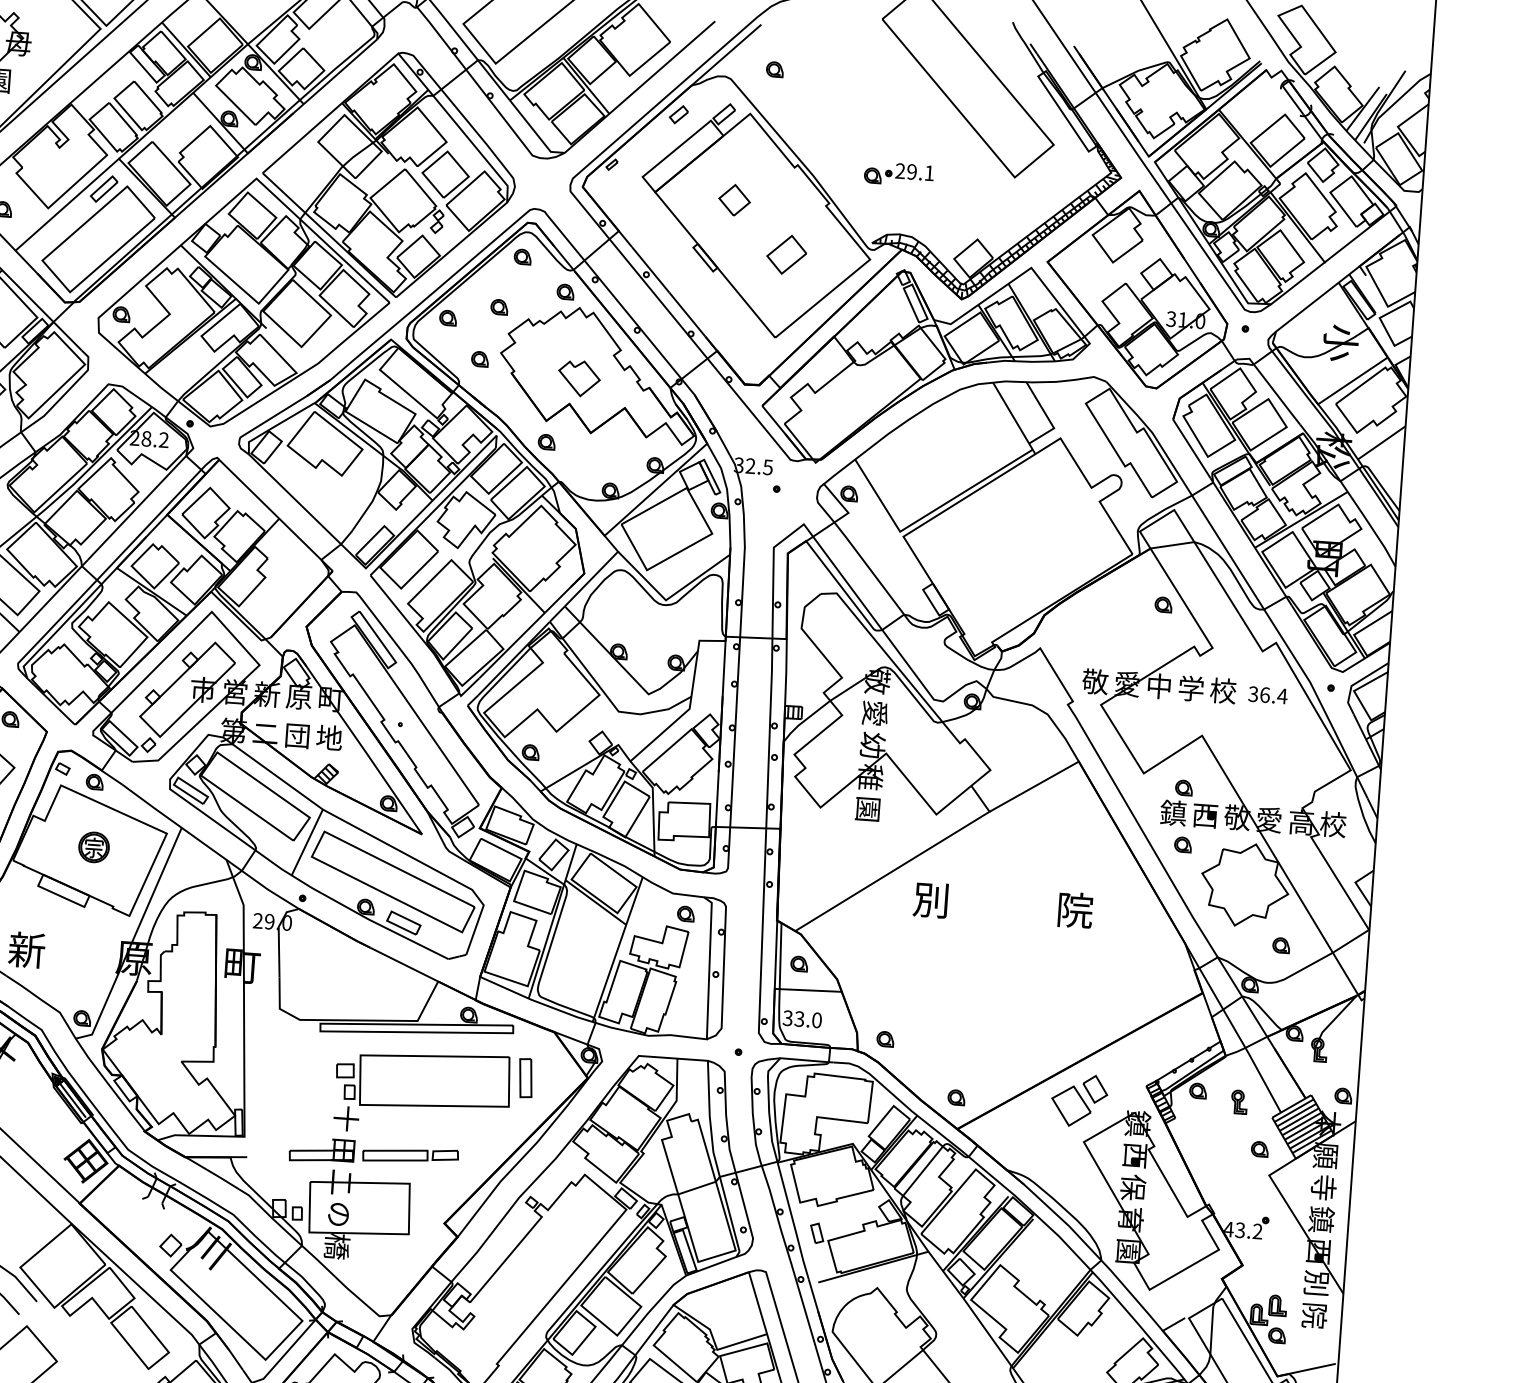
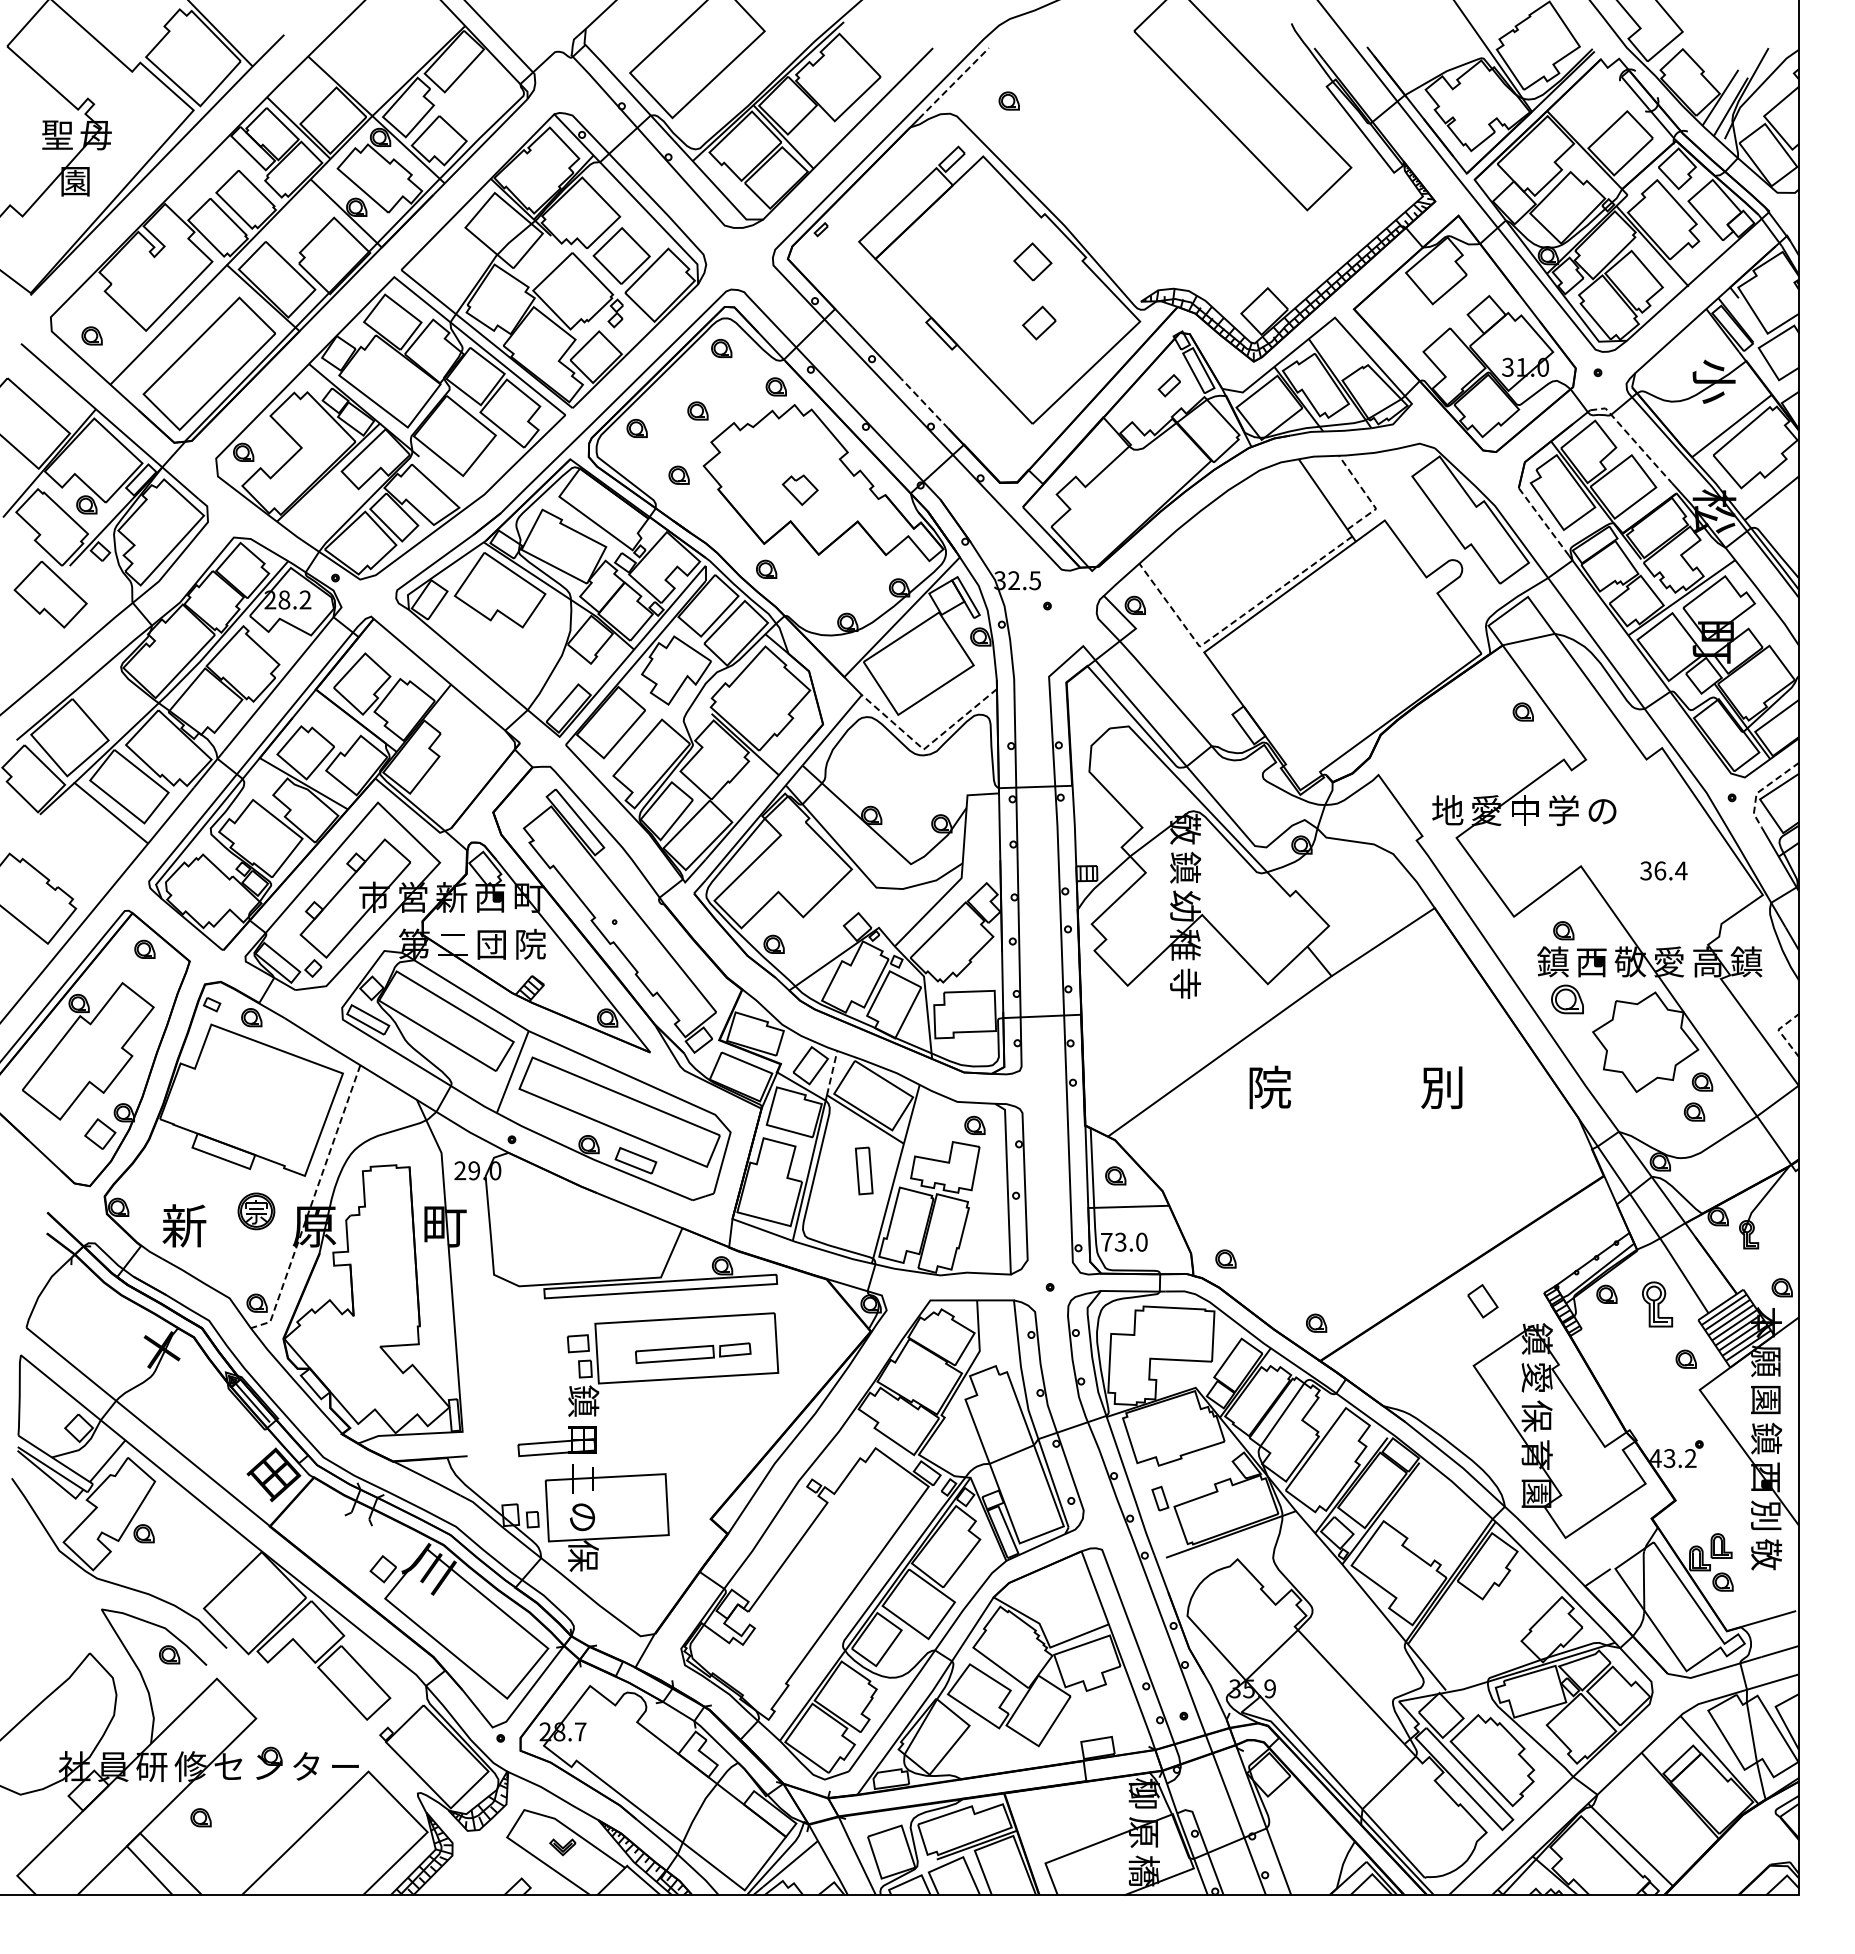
line: (730, 51) -> (953, 83), solid -> dashed
part: (678, 114) -> (1168, 385), moved
part: (898, 174) -> (1167, 216), removed
part: (103, 188) -> (211, 302), removed
part: (734, 199) -> (1032, 261), moved
part: (786, 254) -> (1039, 322), size x0.7
line: (687, 314) -> (924, 403), solid -> dashed
part: (579, 378) -> (800, 490), size x0.7
line: (1270, 387) -> (1633, 440), solid -> dashed
line: (1048, 418) -> (1368, 497), solid -> dashed
line: (1191, 448) -> (1543, 521), solid -> dashed
line: (929, 513) -> (1233, 622), solid -> dashed
line: (669, 598) -> (927, 746), solid -> dashed
text: (1095, 681) -> (1447, 810), 敬 -> 地
line: (1356, 683) -> (1762, 789), solid -> dashed
text: (1223, 690) -> (1602, 810), 校 -> の
text: (1267, 694) -> (1663, 870), moved
text: (299, 696) -> (490, 897), 原 -> 西
text: (875, 713) -> (1185, 867), 愛 -> 鎮
text: (329, 737) -> (530, 943), 地 -> 院
text: (868, 809) -> (1185, 983), 園 -> 寺
text: (1333, 824) -> (1746, 961), 校 -> 鎮
part: (1183, 844) -> (1567, 998), size x1.6
part: (94, 847) -> (256, 1211), moved
line: (571, 862) -> (832, 1073), solid -> dashed
line: (1357, 884) -> (1780, 1032), solid -> dashed
text: (931, 900) -> (1269, 1087), 別 -> 院
text: (1074, 910) -> (1442, 1087), 院 -> 別
part: (1289, 920) -> (1702, 1081), added
line: (133, 939) -> (311, 1204), solid -> dashed
text: (787, 1017) -> (1106, 1241), 33.0 -> 73.0
part: (526, 1077) -> (864, 1170), moved
part: (1239, 1101) -> (1657, 1303), size x1.6
part: (1070, 1106) -> (1454, 1323), removed
text: (346, 1118) -> (583, 1400), 十 -> 鎮
part: (410, 1155) -> (693, 1353), moved
text: (1135, 1155) -> (1536, 1377), 西 -> 愛
text: (1323, 1187) -> (1766, 1399), 寺 -> 園
text: (337, 1246) -> (583, 1556), 橋 -> 保
text: (1314, 1315) -> (1766, 1554), 院 -> 敬

